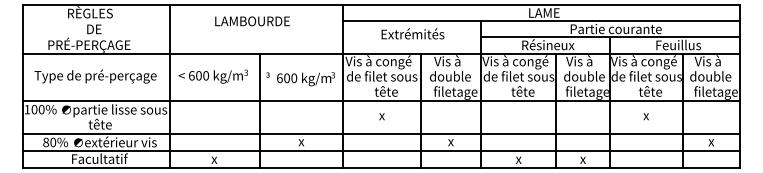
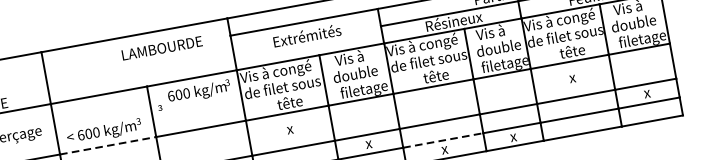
text: (252, 21) -> (162, 48), moved
text: (212, 76) -> (103, 131), moved
text: (305, 79) -> (198, 92), moved
line: (214, 100) -> (108, 145), solid -> dashed
line: (519, 151) -> (443, 140), solid -> dashed

